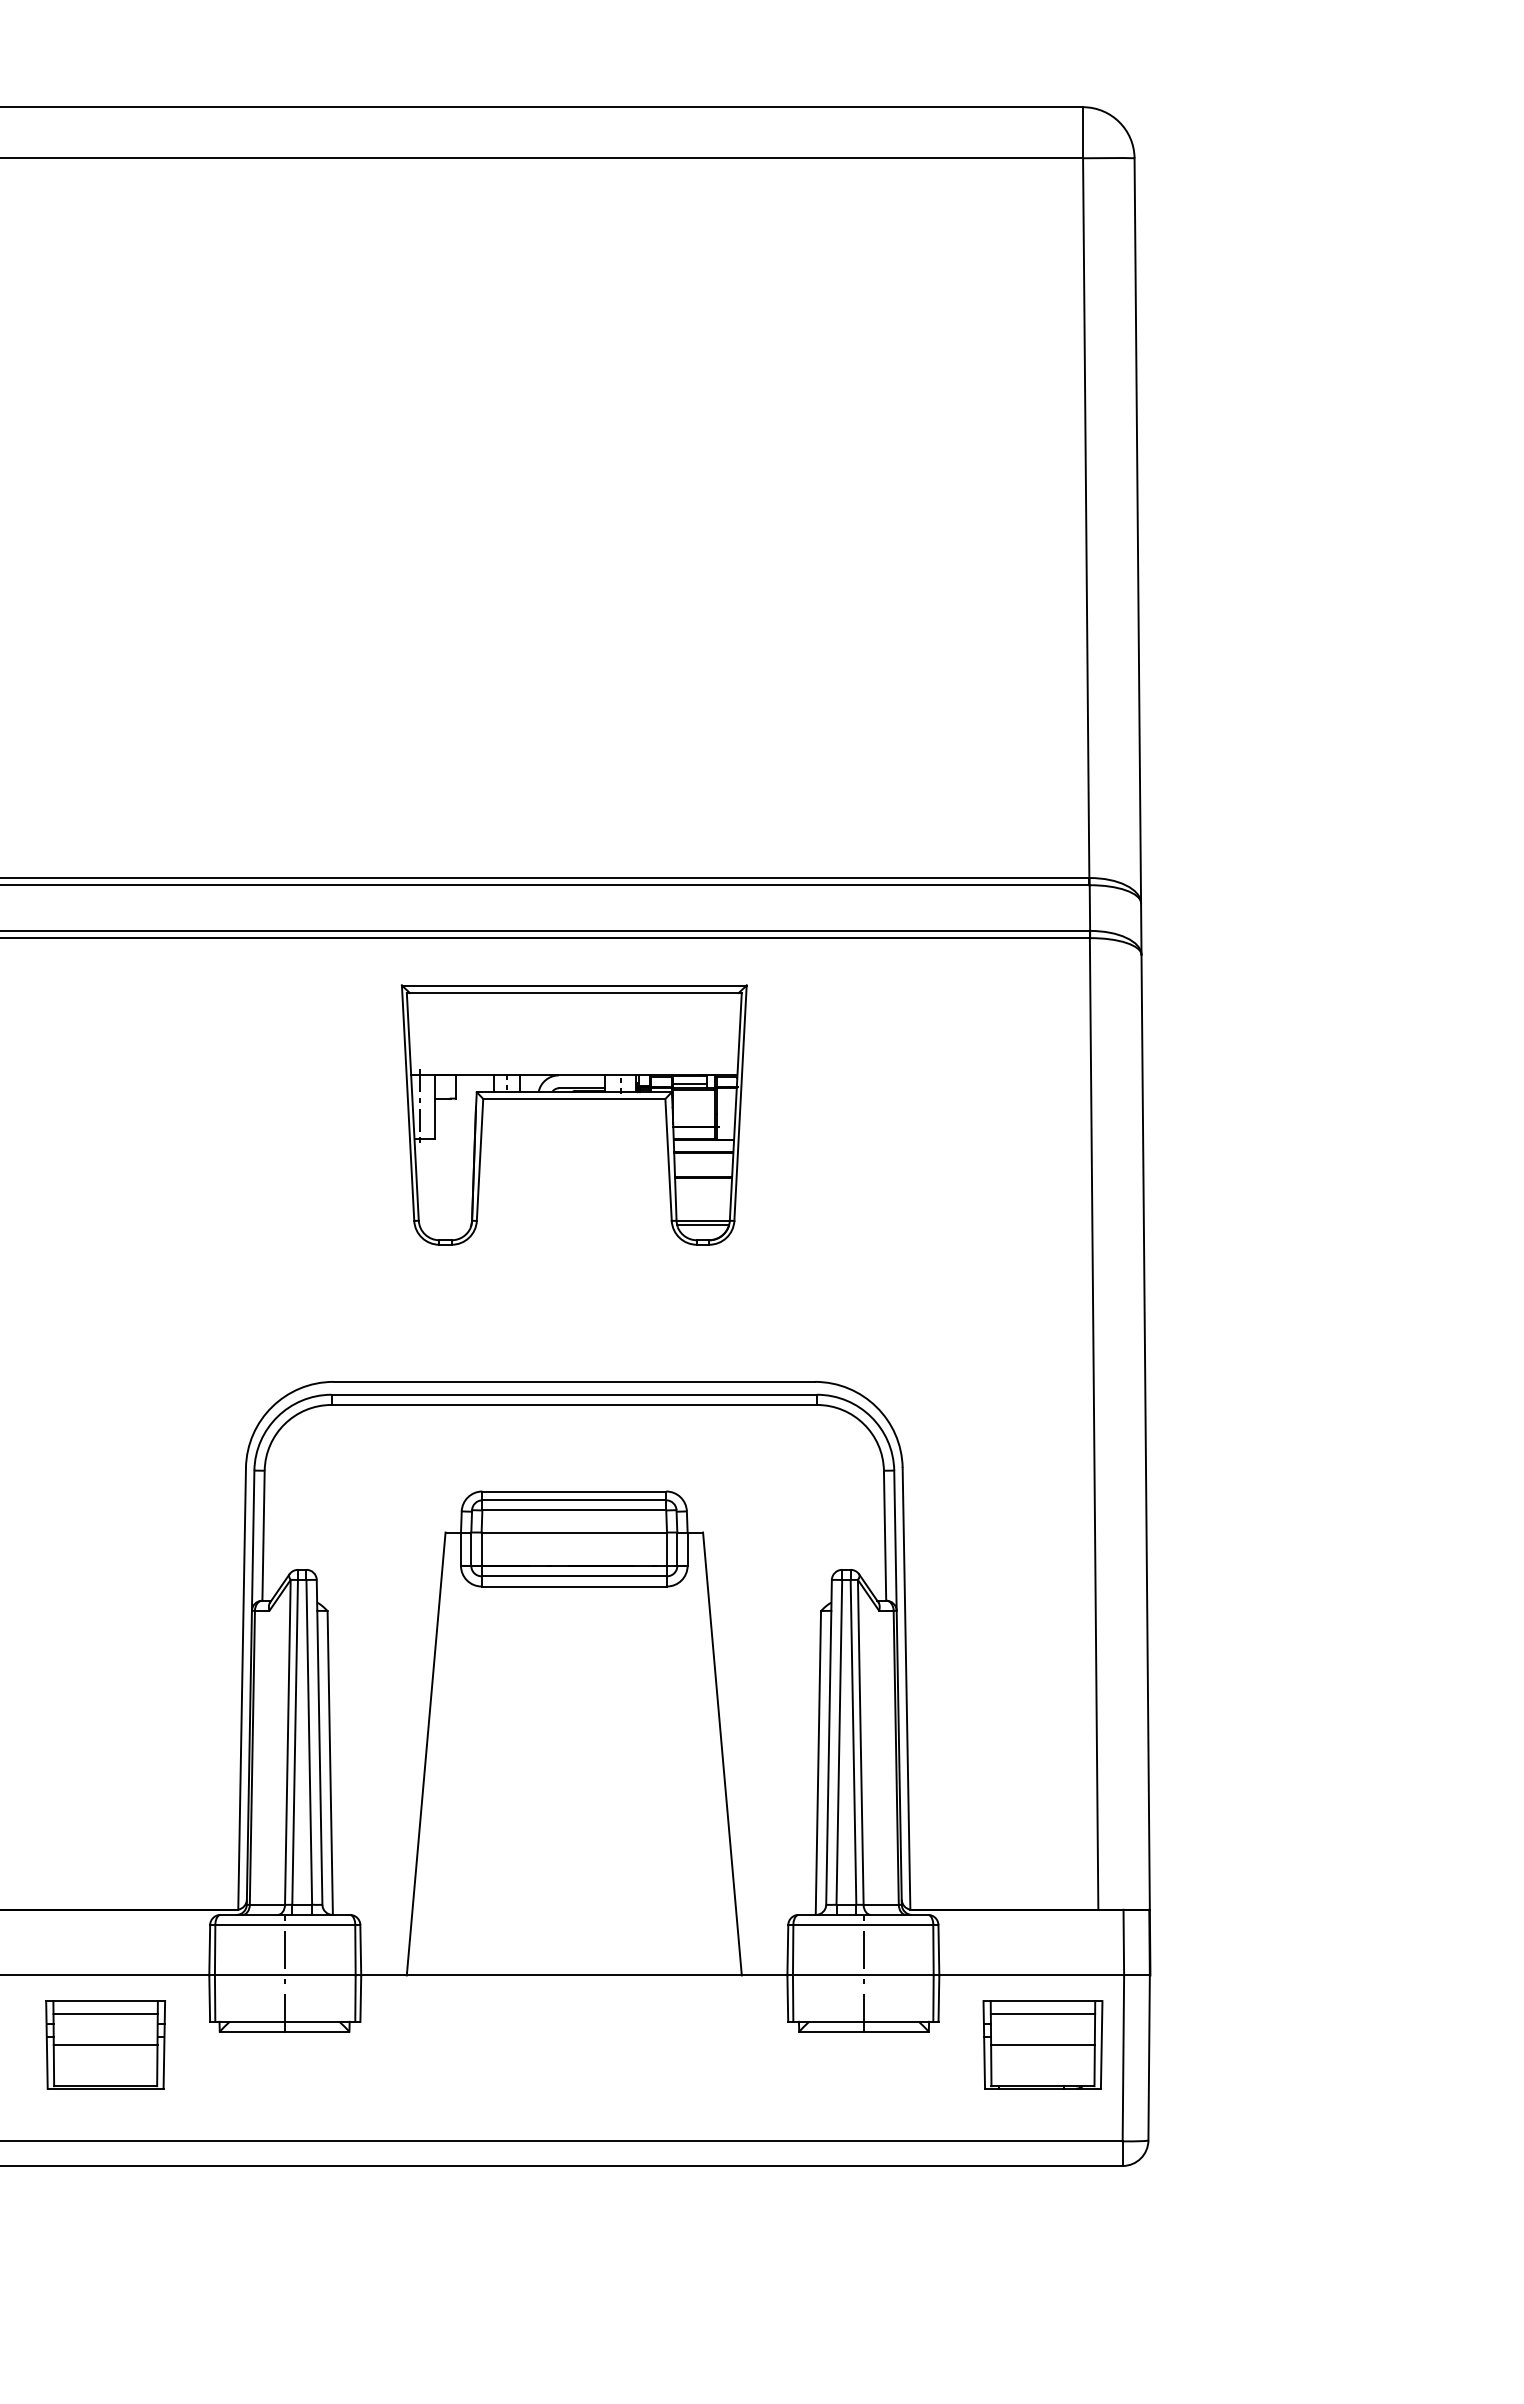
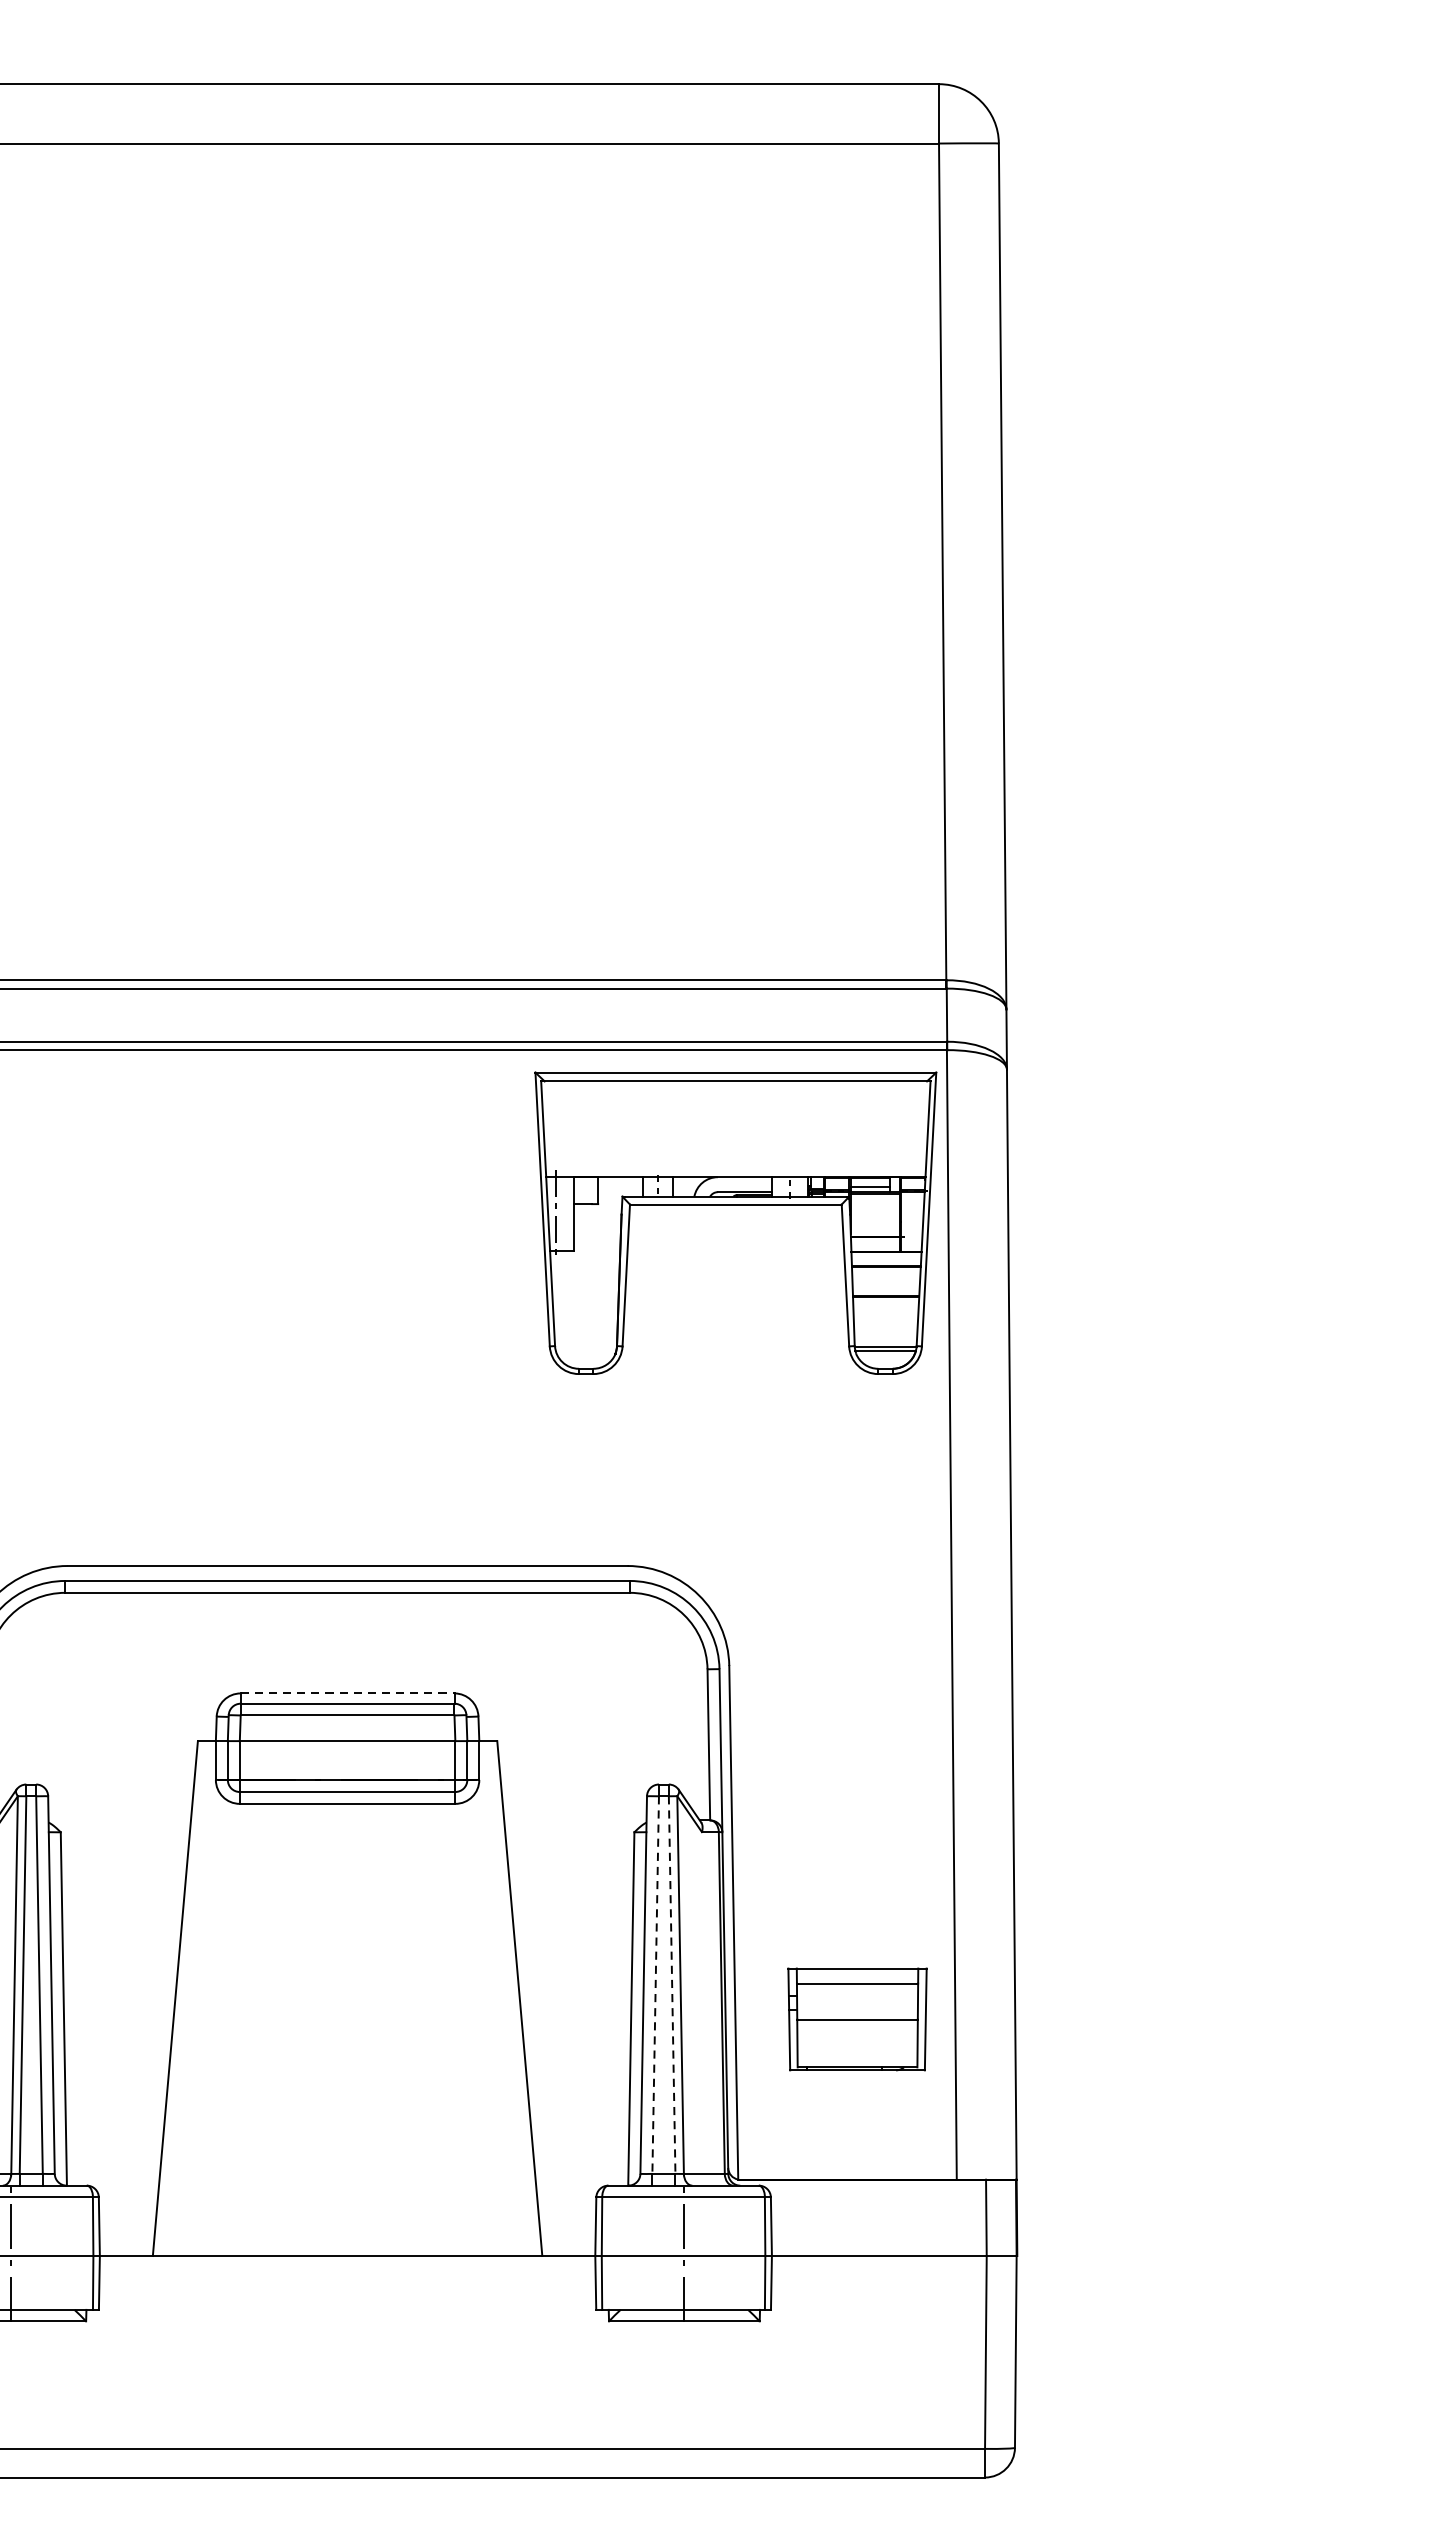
part: (573, 1099) -> (734, 1205), moved
line: (574, 1491) -> (347, 1693), solid -> dashed
line: (839, 1742) -> (655, 1985), solid -> dashed
line: (853, 1742) -> (672, 1985), solid -> dashed
part: (1042, 2044) -> (856, 2018), moved

